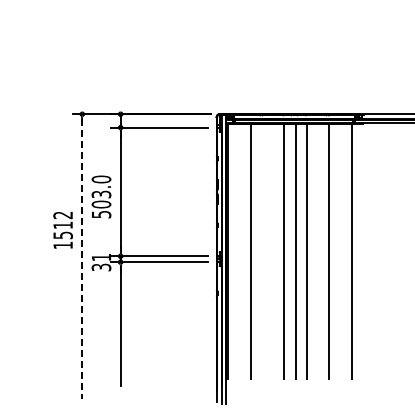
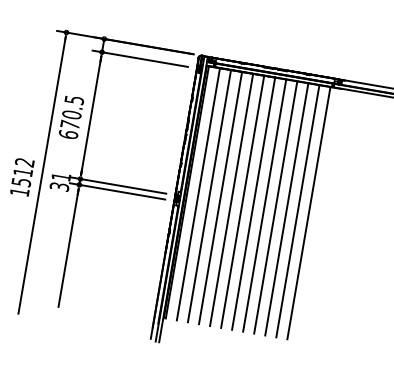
text: (101, 196) -> (71, 116), 503.0 -> 670.5
text: (62, 230) -> (21, 177), moved
line: (239, 251) -> (198, 194), added
line: (262, 251) -> (220, 198), added
line: (273, 251) -> (231, 200), added
line: (318, 251) -> (276, 207), added
line: (340, 251) -> (297, 211), added
line: (82, 259) -> (42, 175), dashed -> solid

